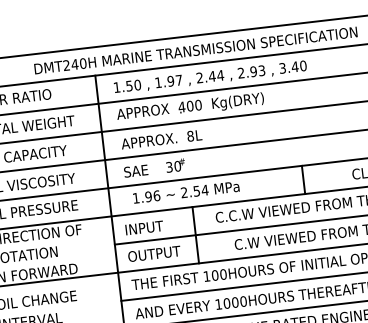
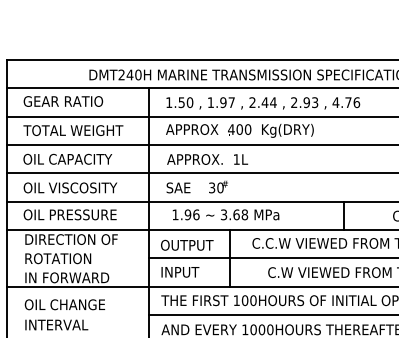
text: (293, 67) -> (346, 102), 3.40 -> 4.76
text: (190, 136) -> (236, 159), 8L -> 1L
text: (194, 191) -> (234, 214), 2.54 -> 3.68
text: (151, 226) -> (187, 244), INPUT -> OUTPUT
text: (154, 253) -> (187, 271), OUTPUT -> INPUT

